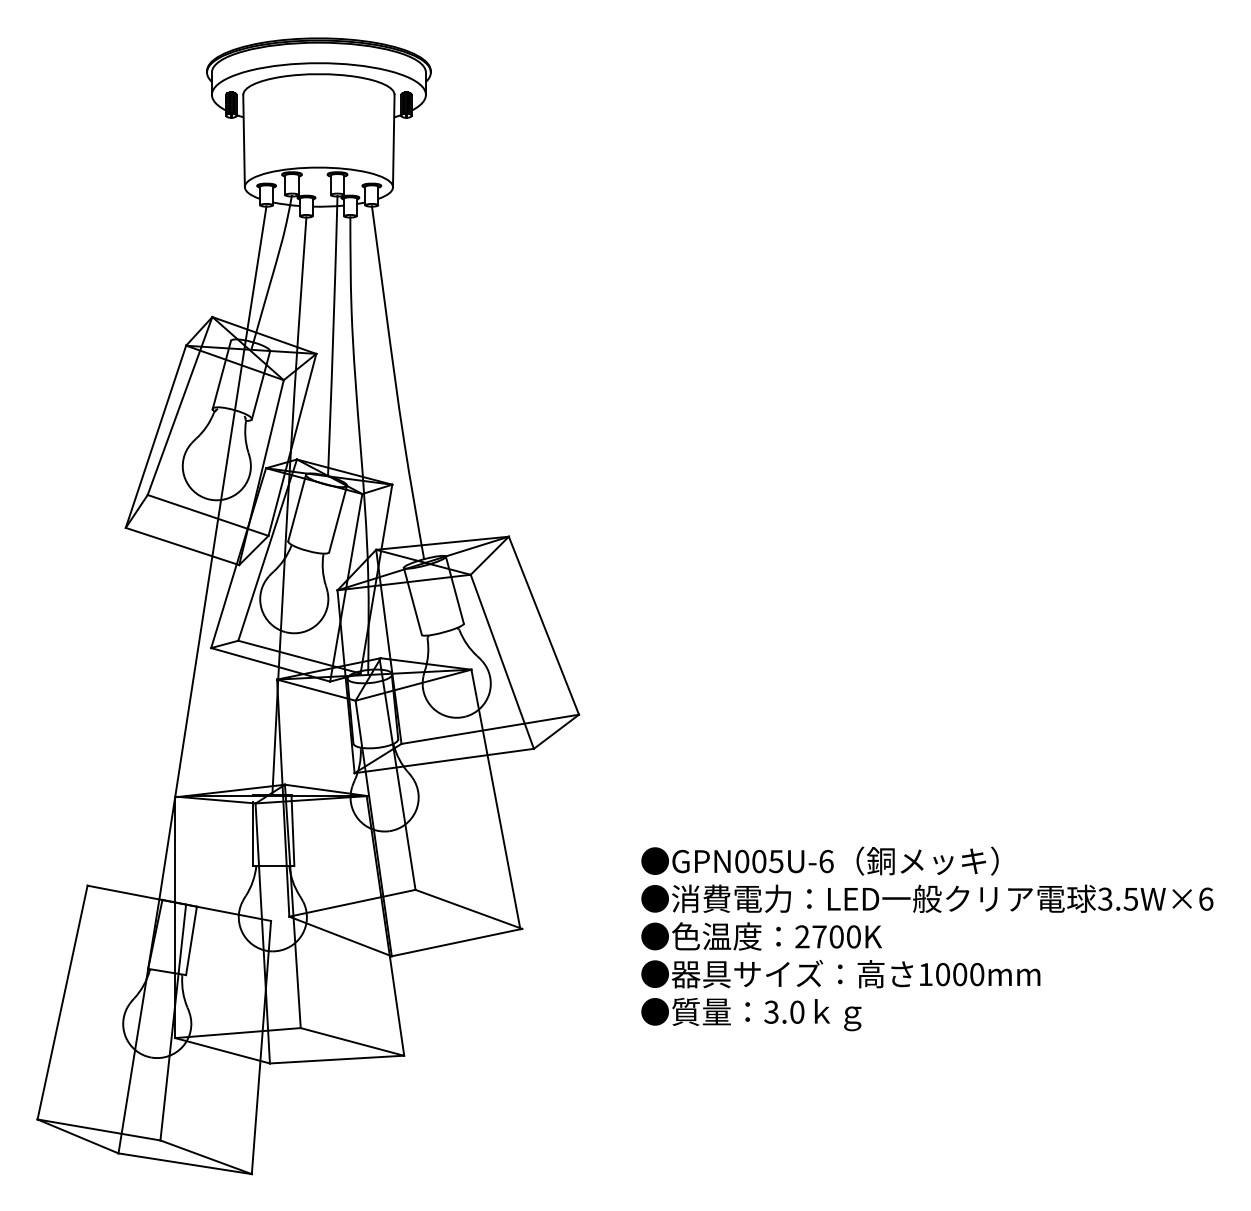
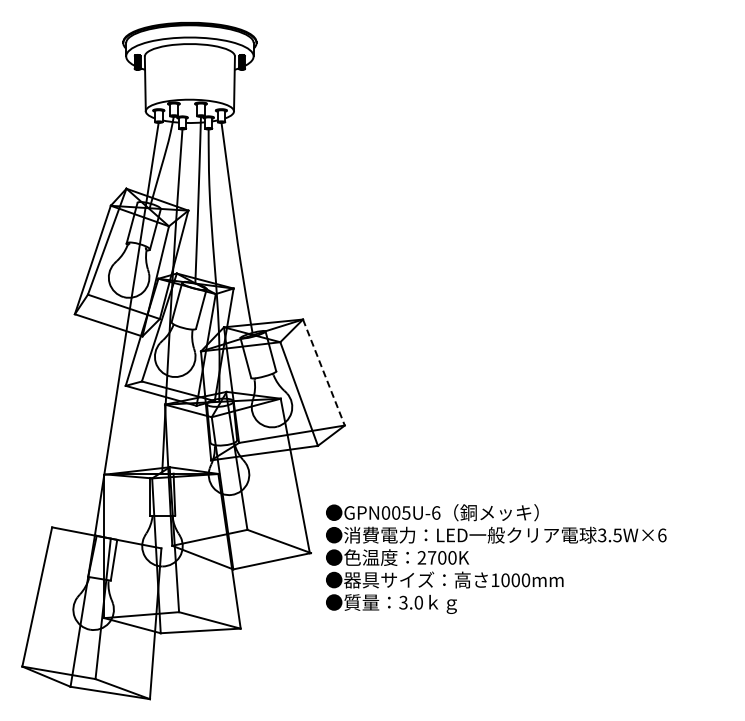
line: (543, 625) -> (323, 372), solid -> dashed
text: (927, 937) -> (496, 558), moved

